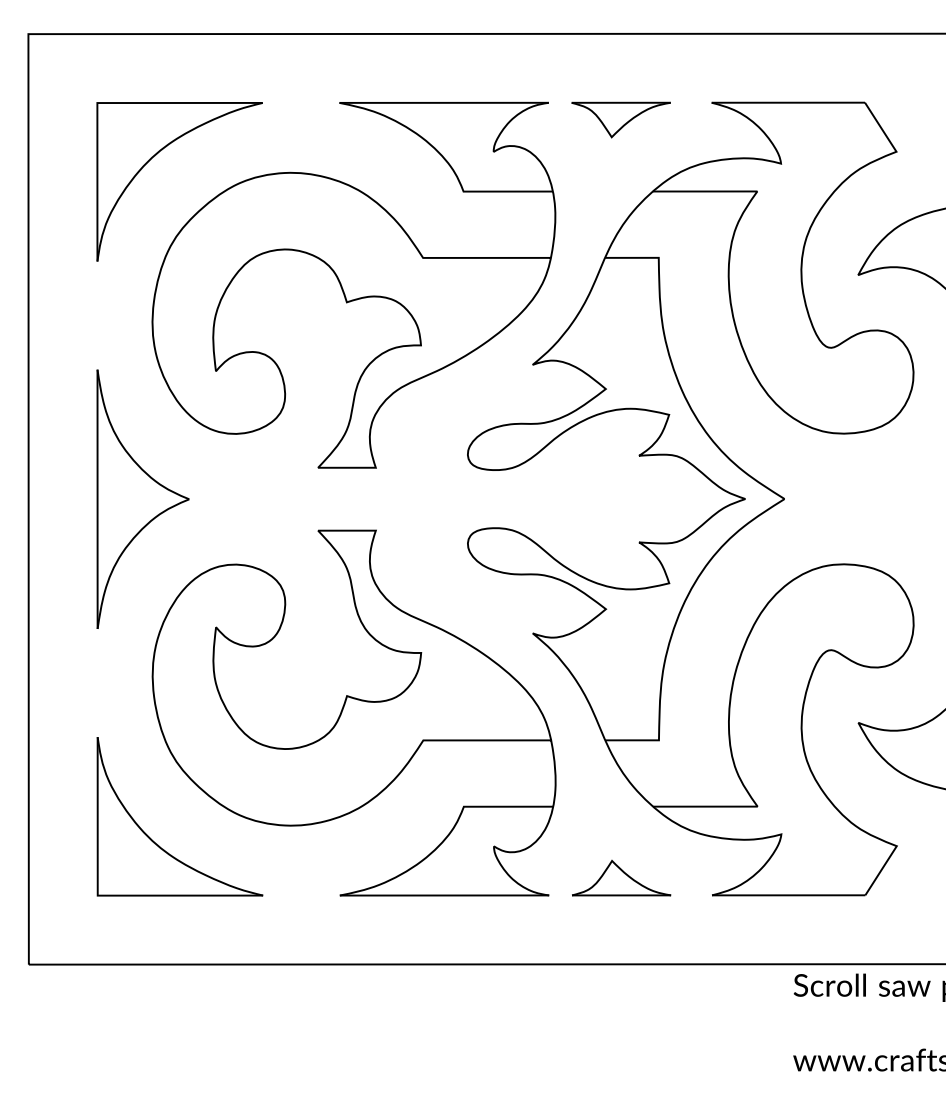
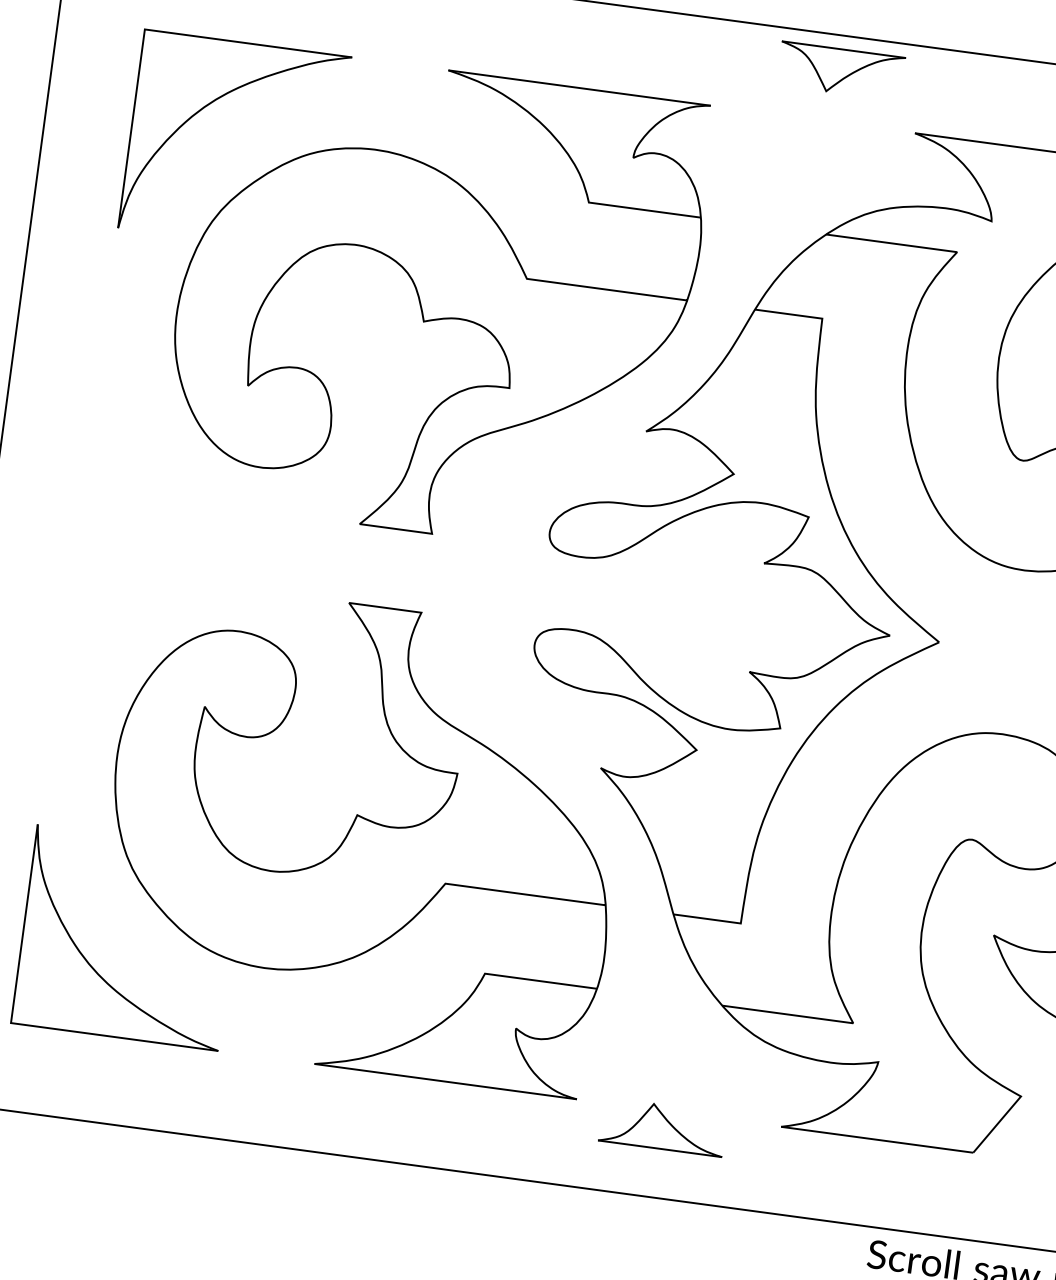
part: (620, 119) -> (840, 70), moved
part: (142, 498) -> (134, 532), removed
part: (621, 877) -> (663, 1126), moved

